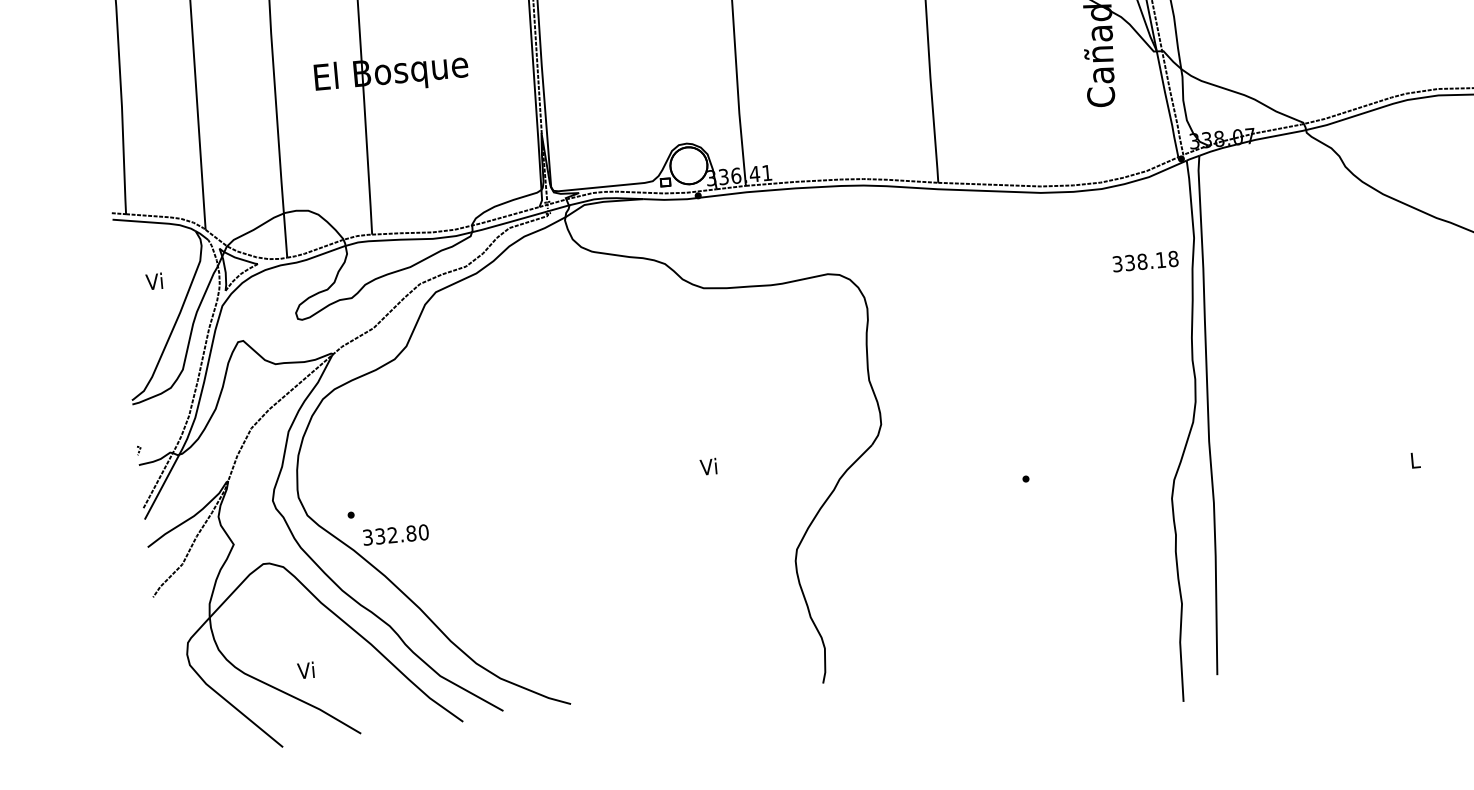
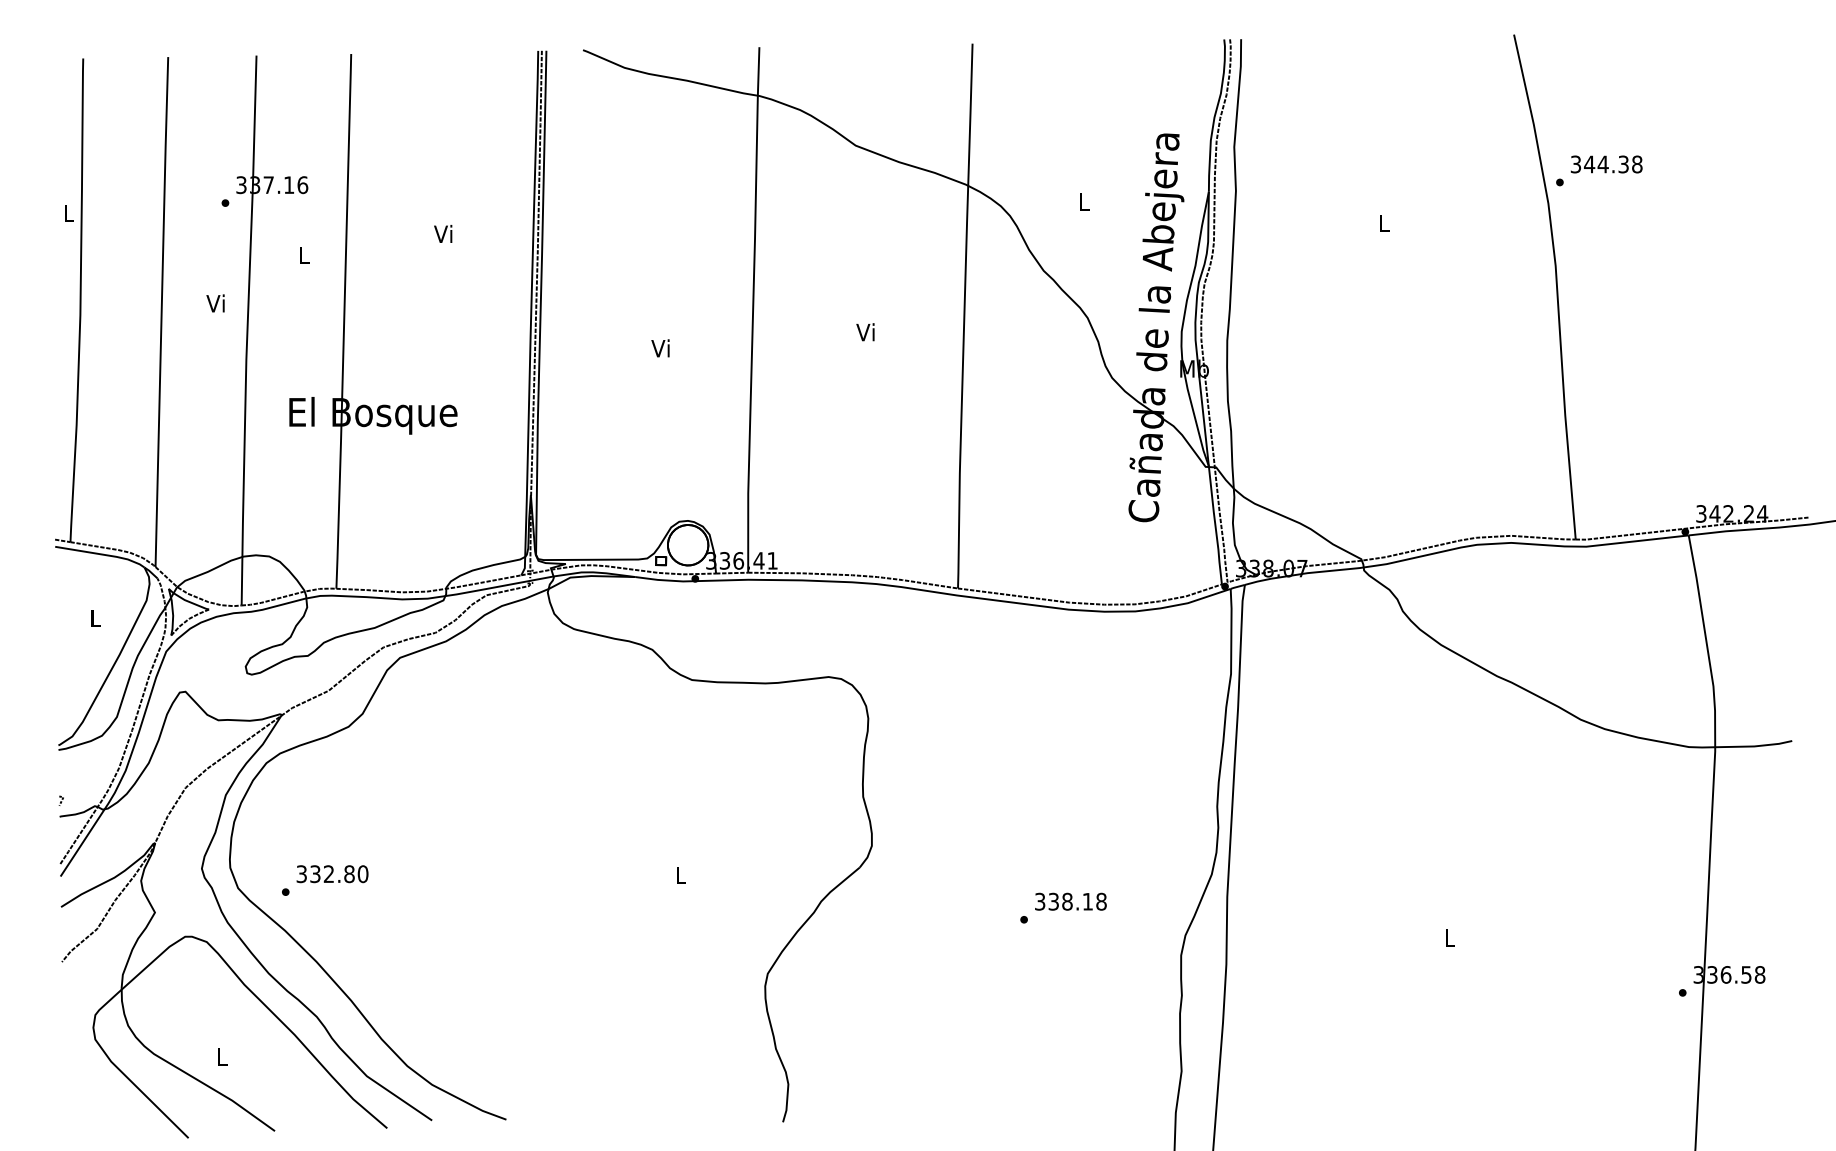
text: (1145, 261) -> (1070, 901), moved
text: (154, 281) -> (94, 618), Vi -> L
text: (708, 466) -> (679, 874), Vi -> L
text: (395, 535) -> (332, 874), moved
text: (306, 670) -> (221, 1056), Vi -> L

